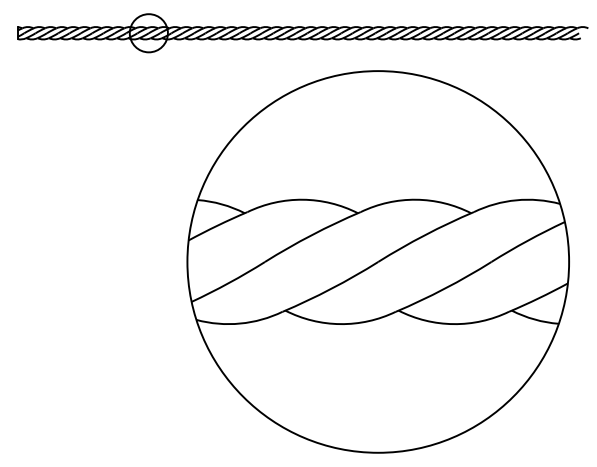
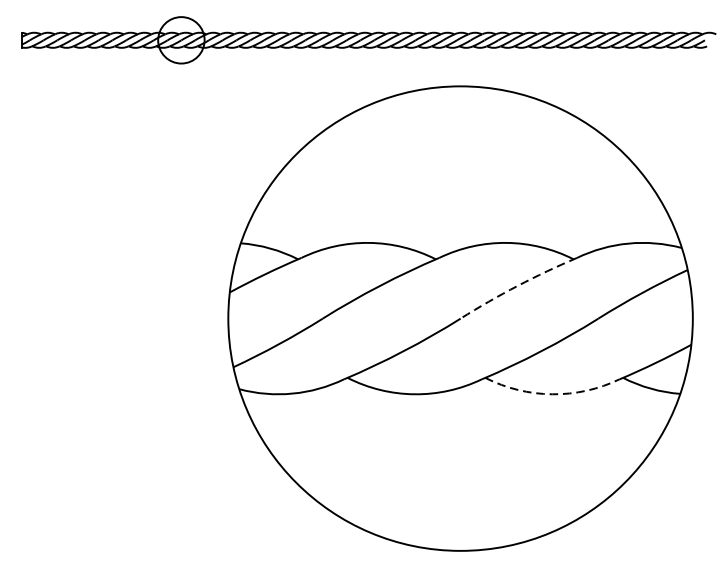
arc: (425, 235) -> (518, 286), solid -> dashed
arc: (453, 324) -> (552, 394), solid -> dashed

